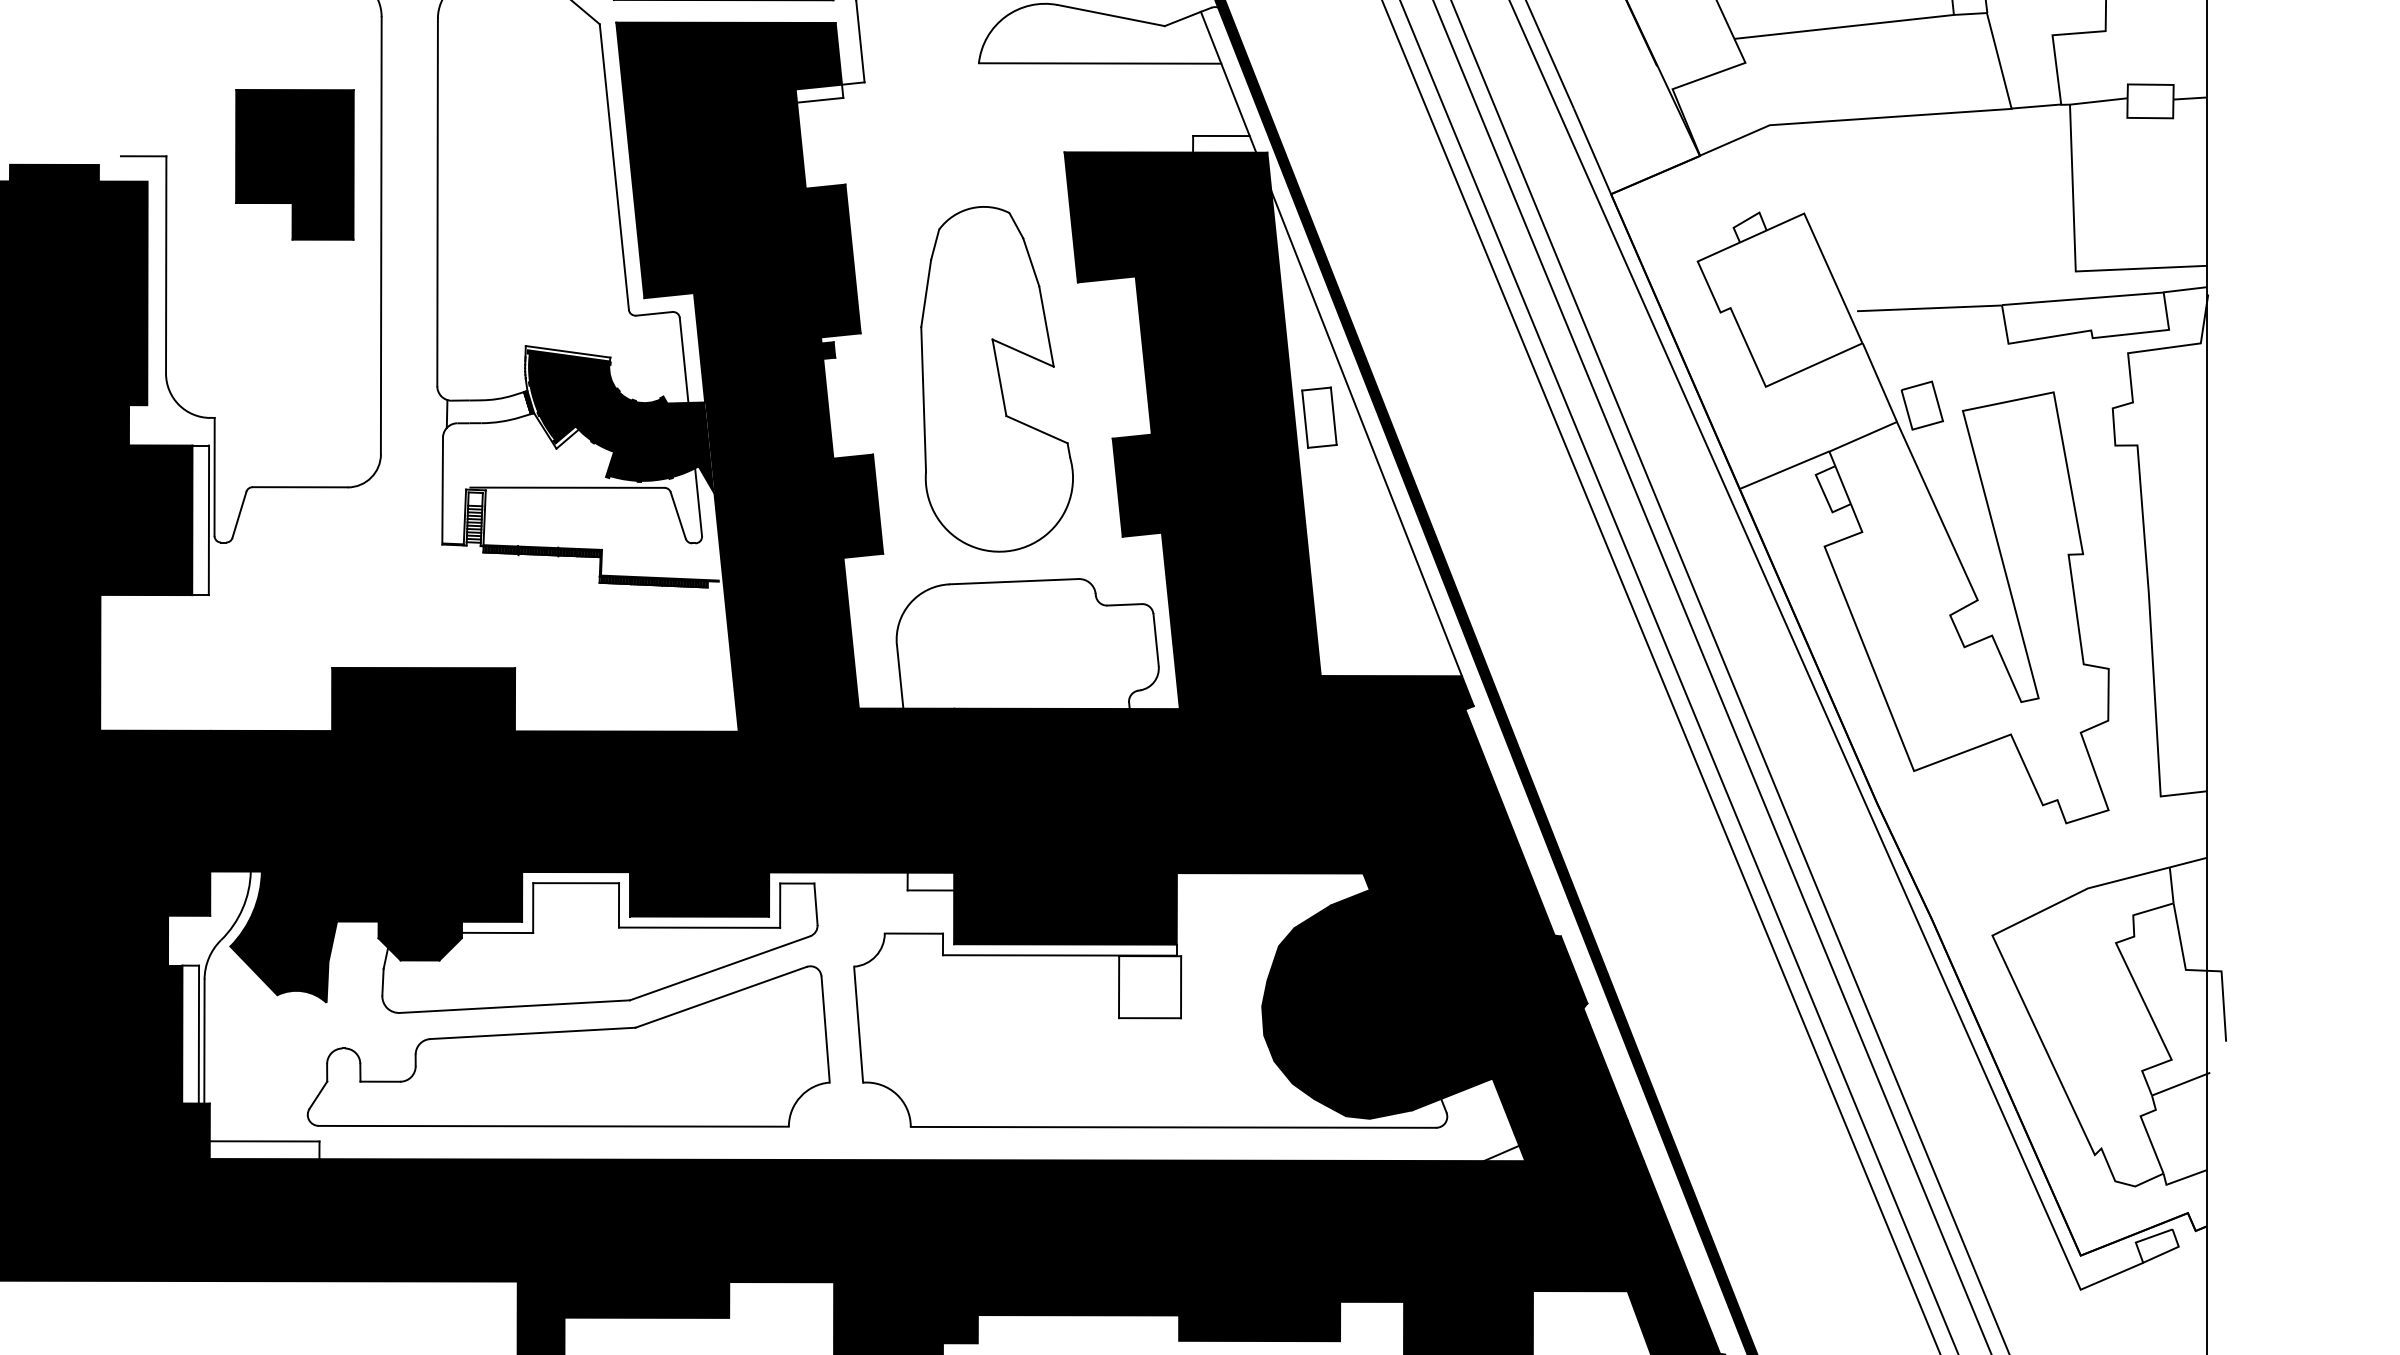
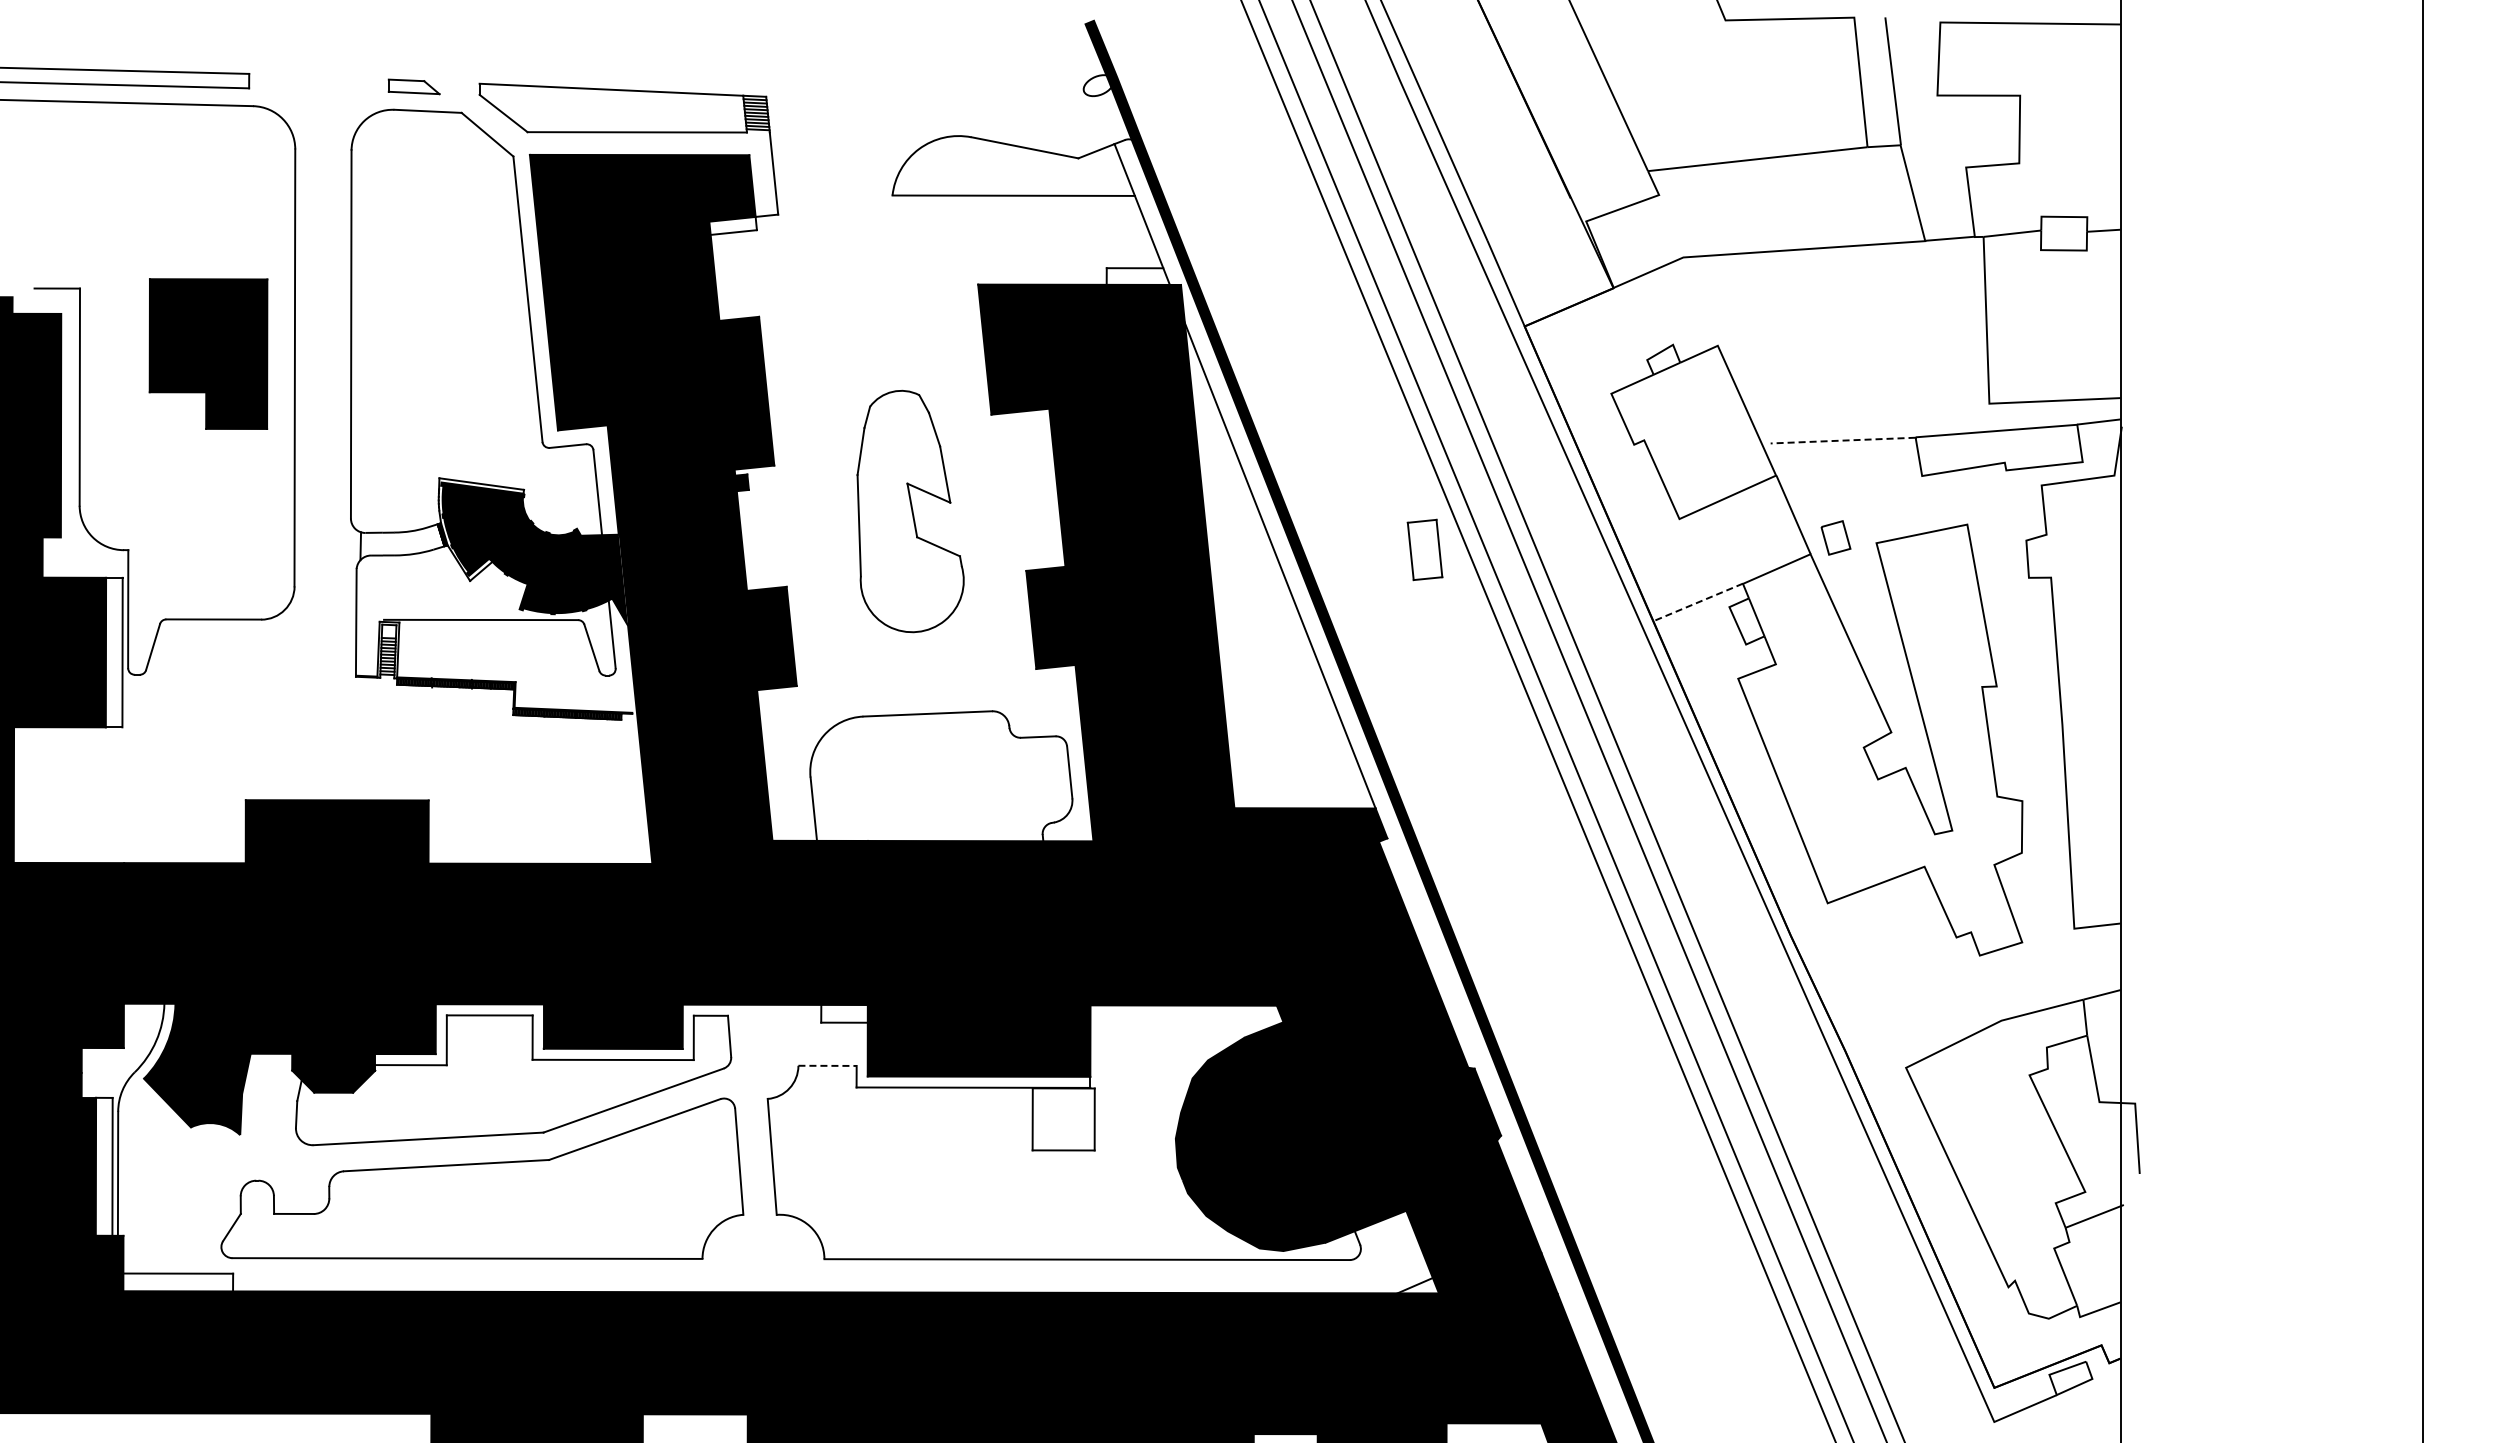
part: (294, 164) -> (208, 353), moved
line: (1928, 308) -> (1842, 440), solid -> dashed
part: (996, 379) -> (910, 511), size x0.7
part: (1921, 405) -> (1835, 537), size x0.7
part: (1318, 417) -> (1424, 549), moved
line: (1784, 470) -> (1698, 602), solid -> dashed
line: (914, 933) -> (828, 1065), solid -> dashed

